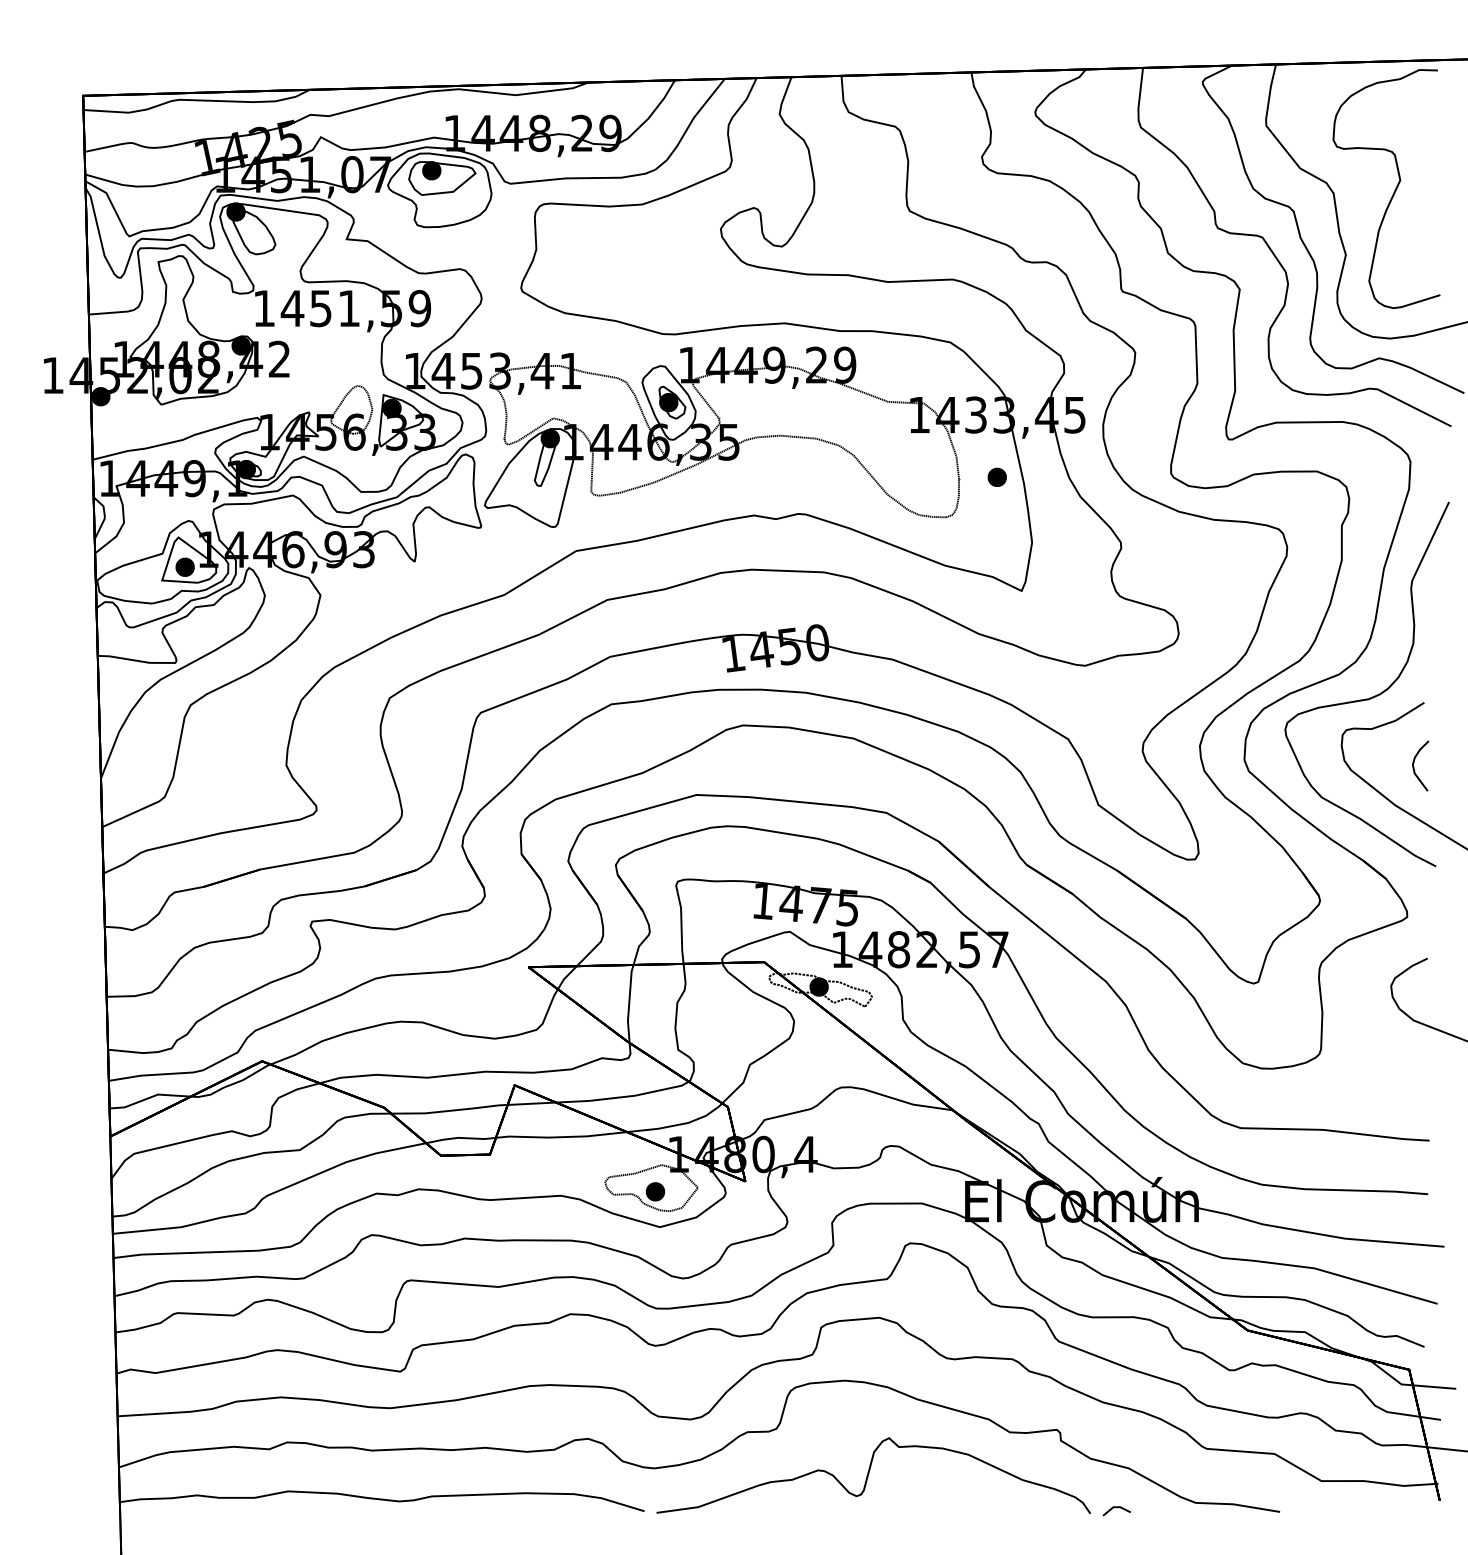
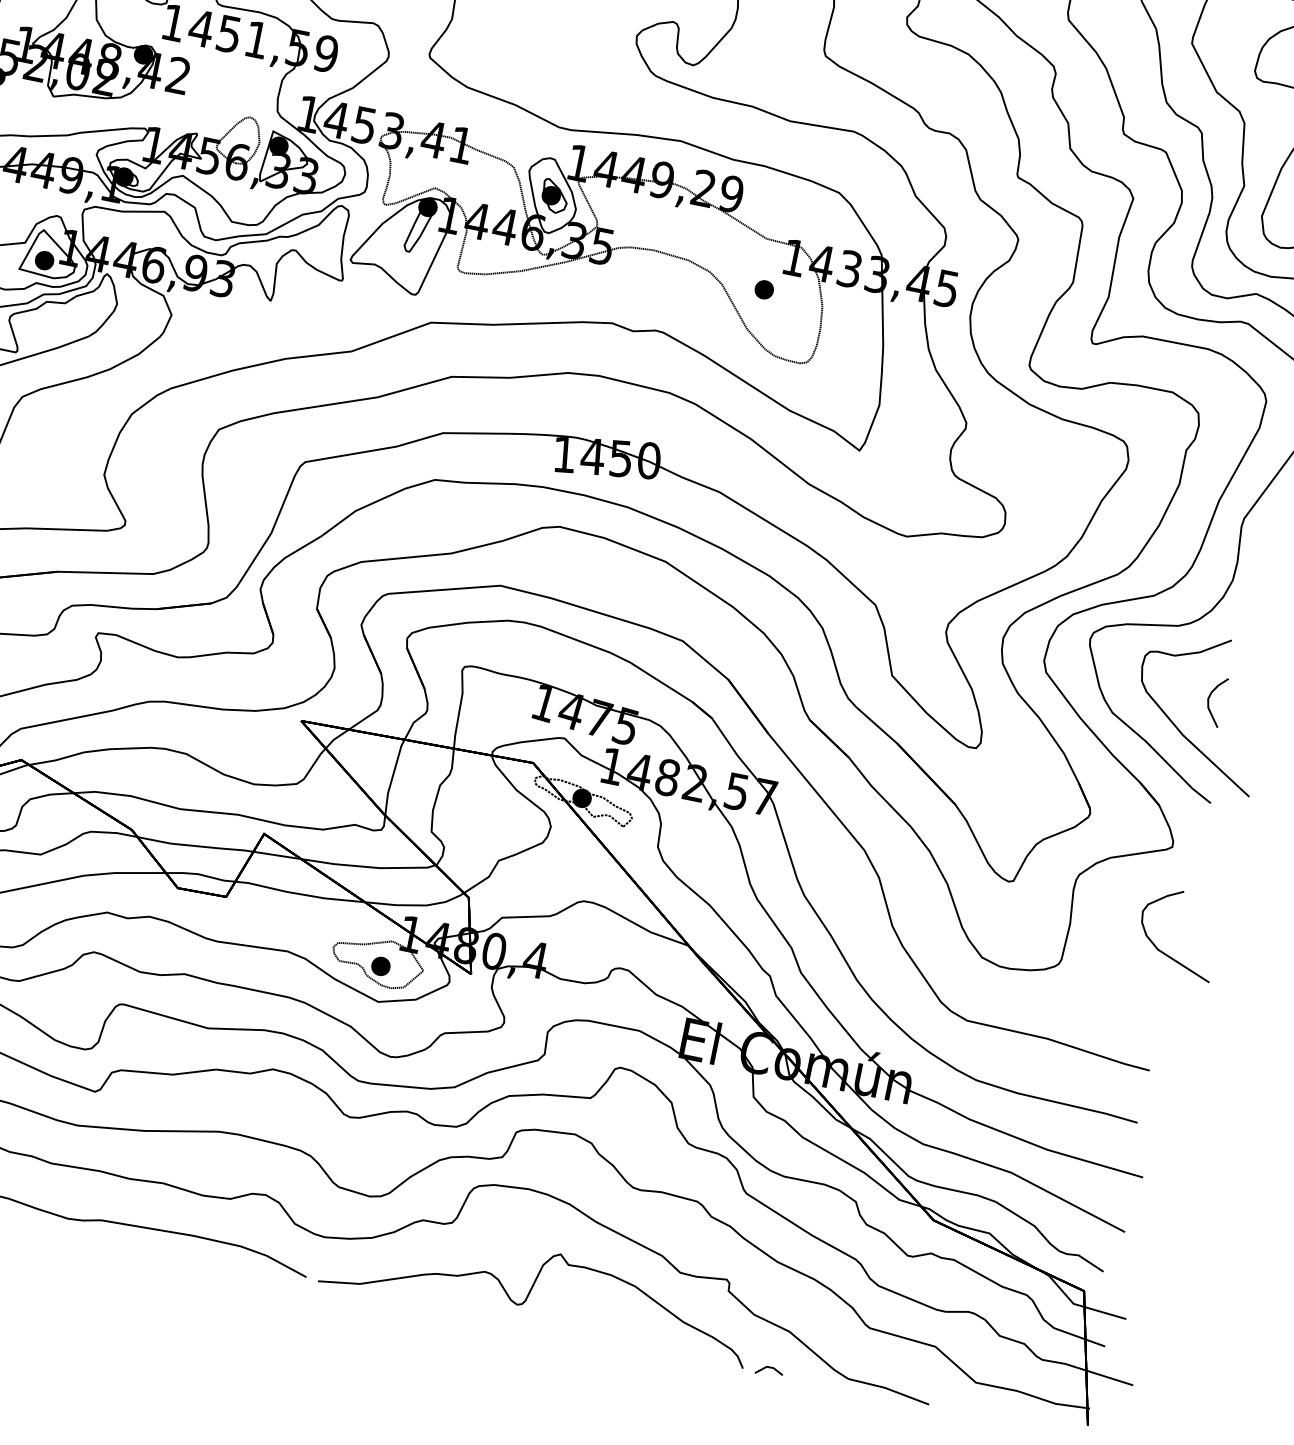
part: (996, 476) -> (763, 288), moved

